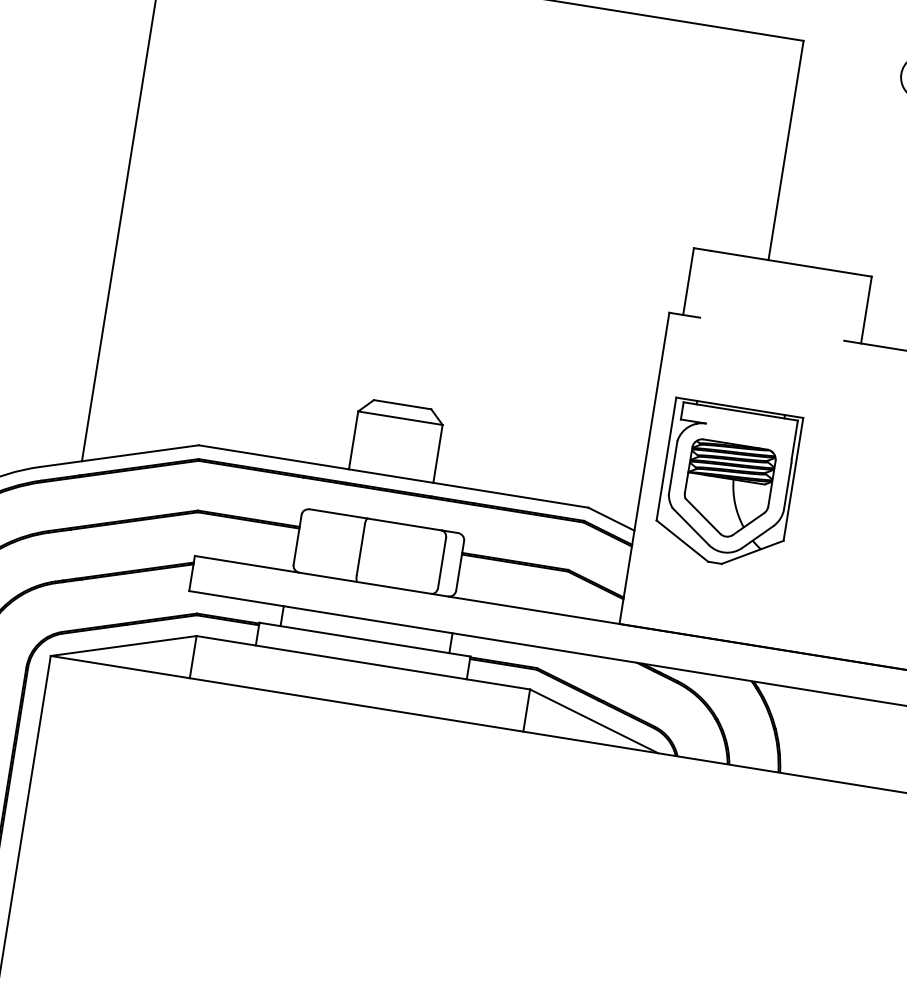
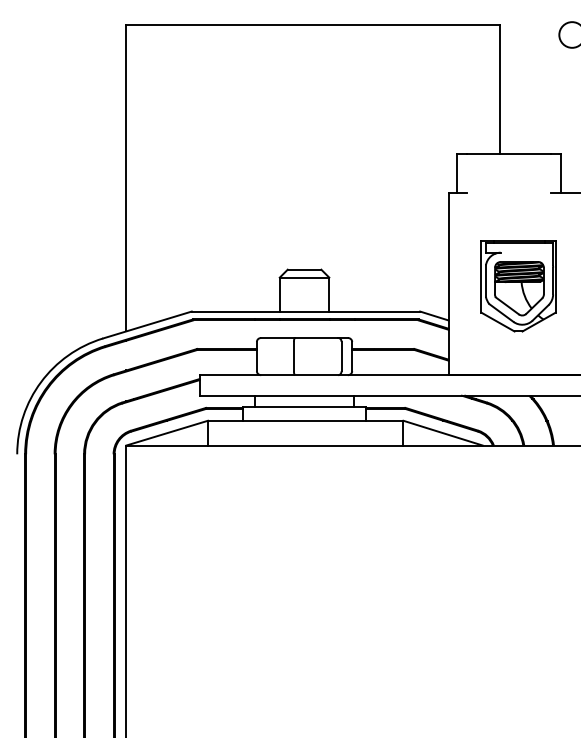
part: (727, 486) -> (518, 286), moved

